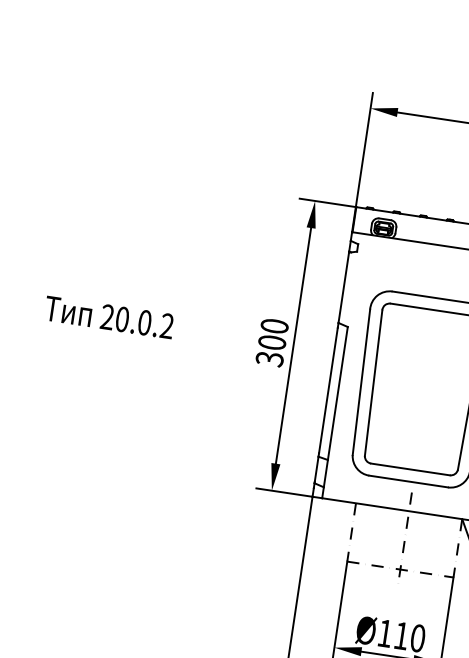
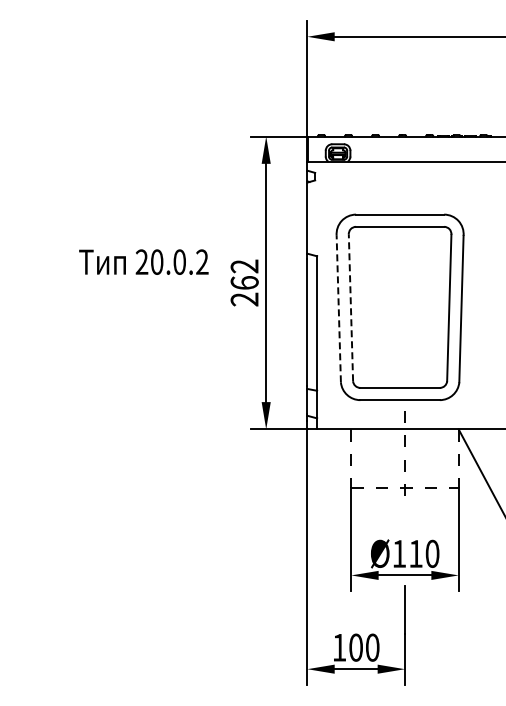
text: (109, 316) -> (143, 261), moved
text: (272, 342) -> (244, 282), 300 -> 262
line: (361, 381) -> (338, 308), solid -> dashed
line: (373, 382) -> (350, 307), solid -> dashed

